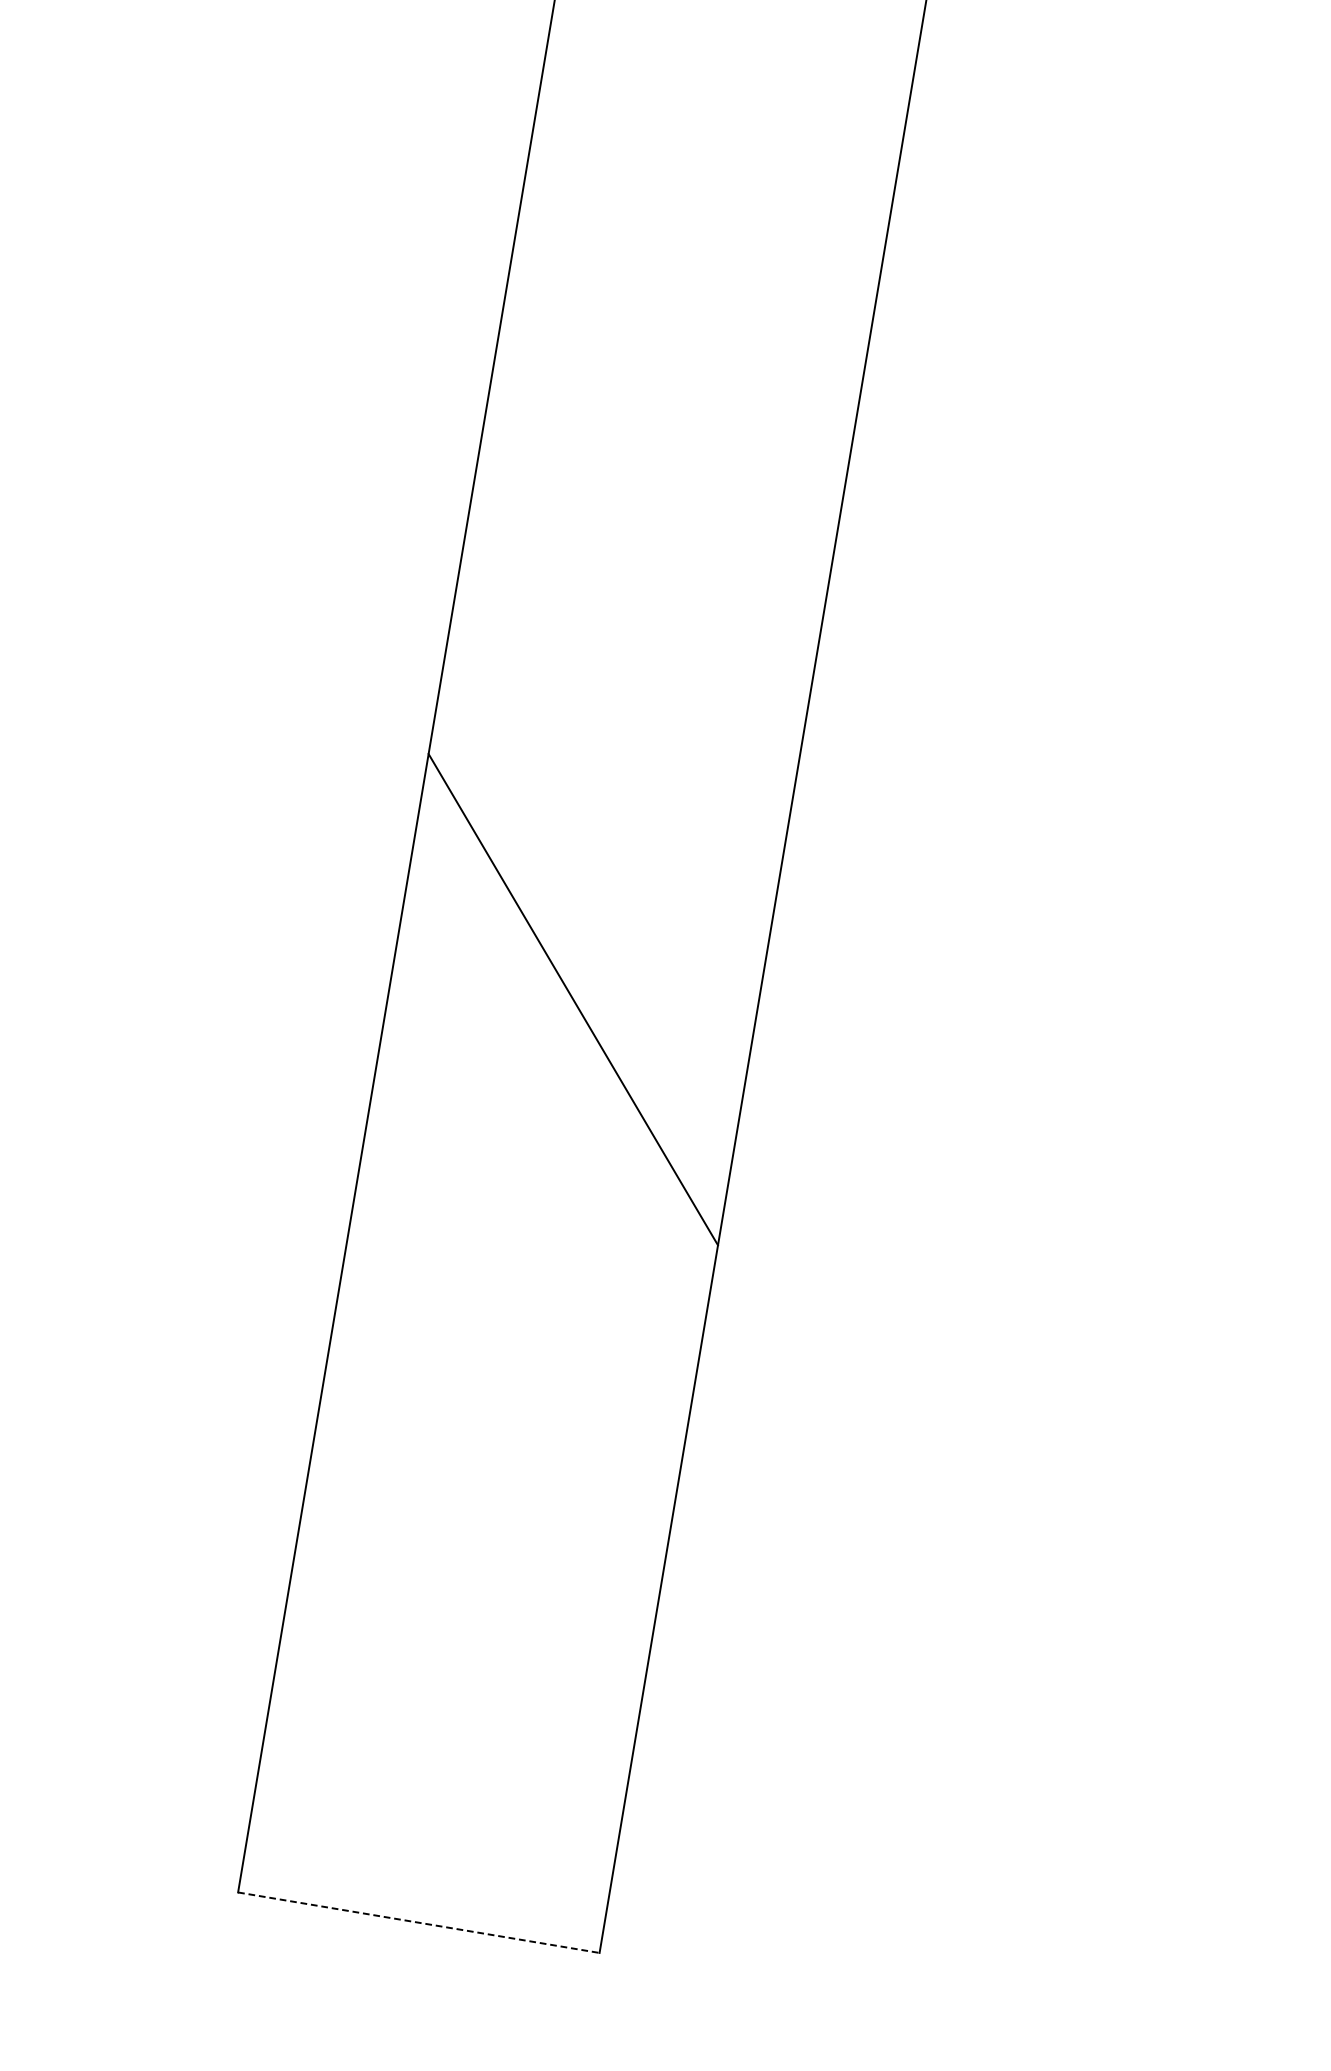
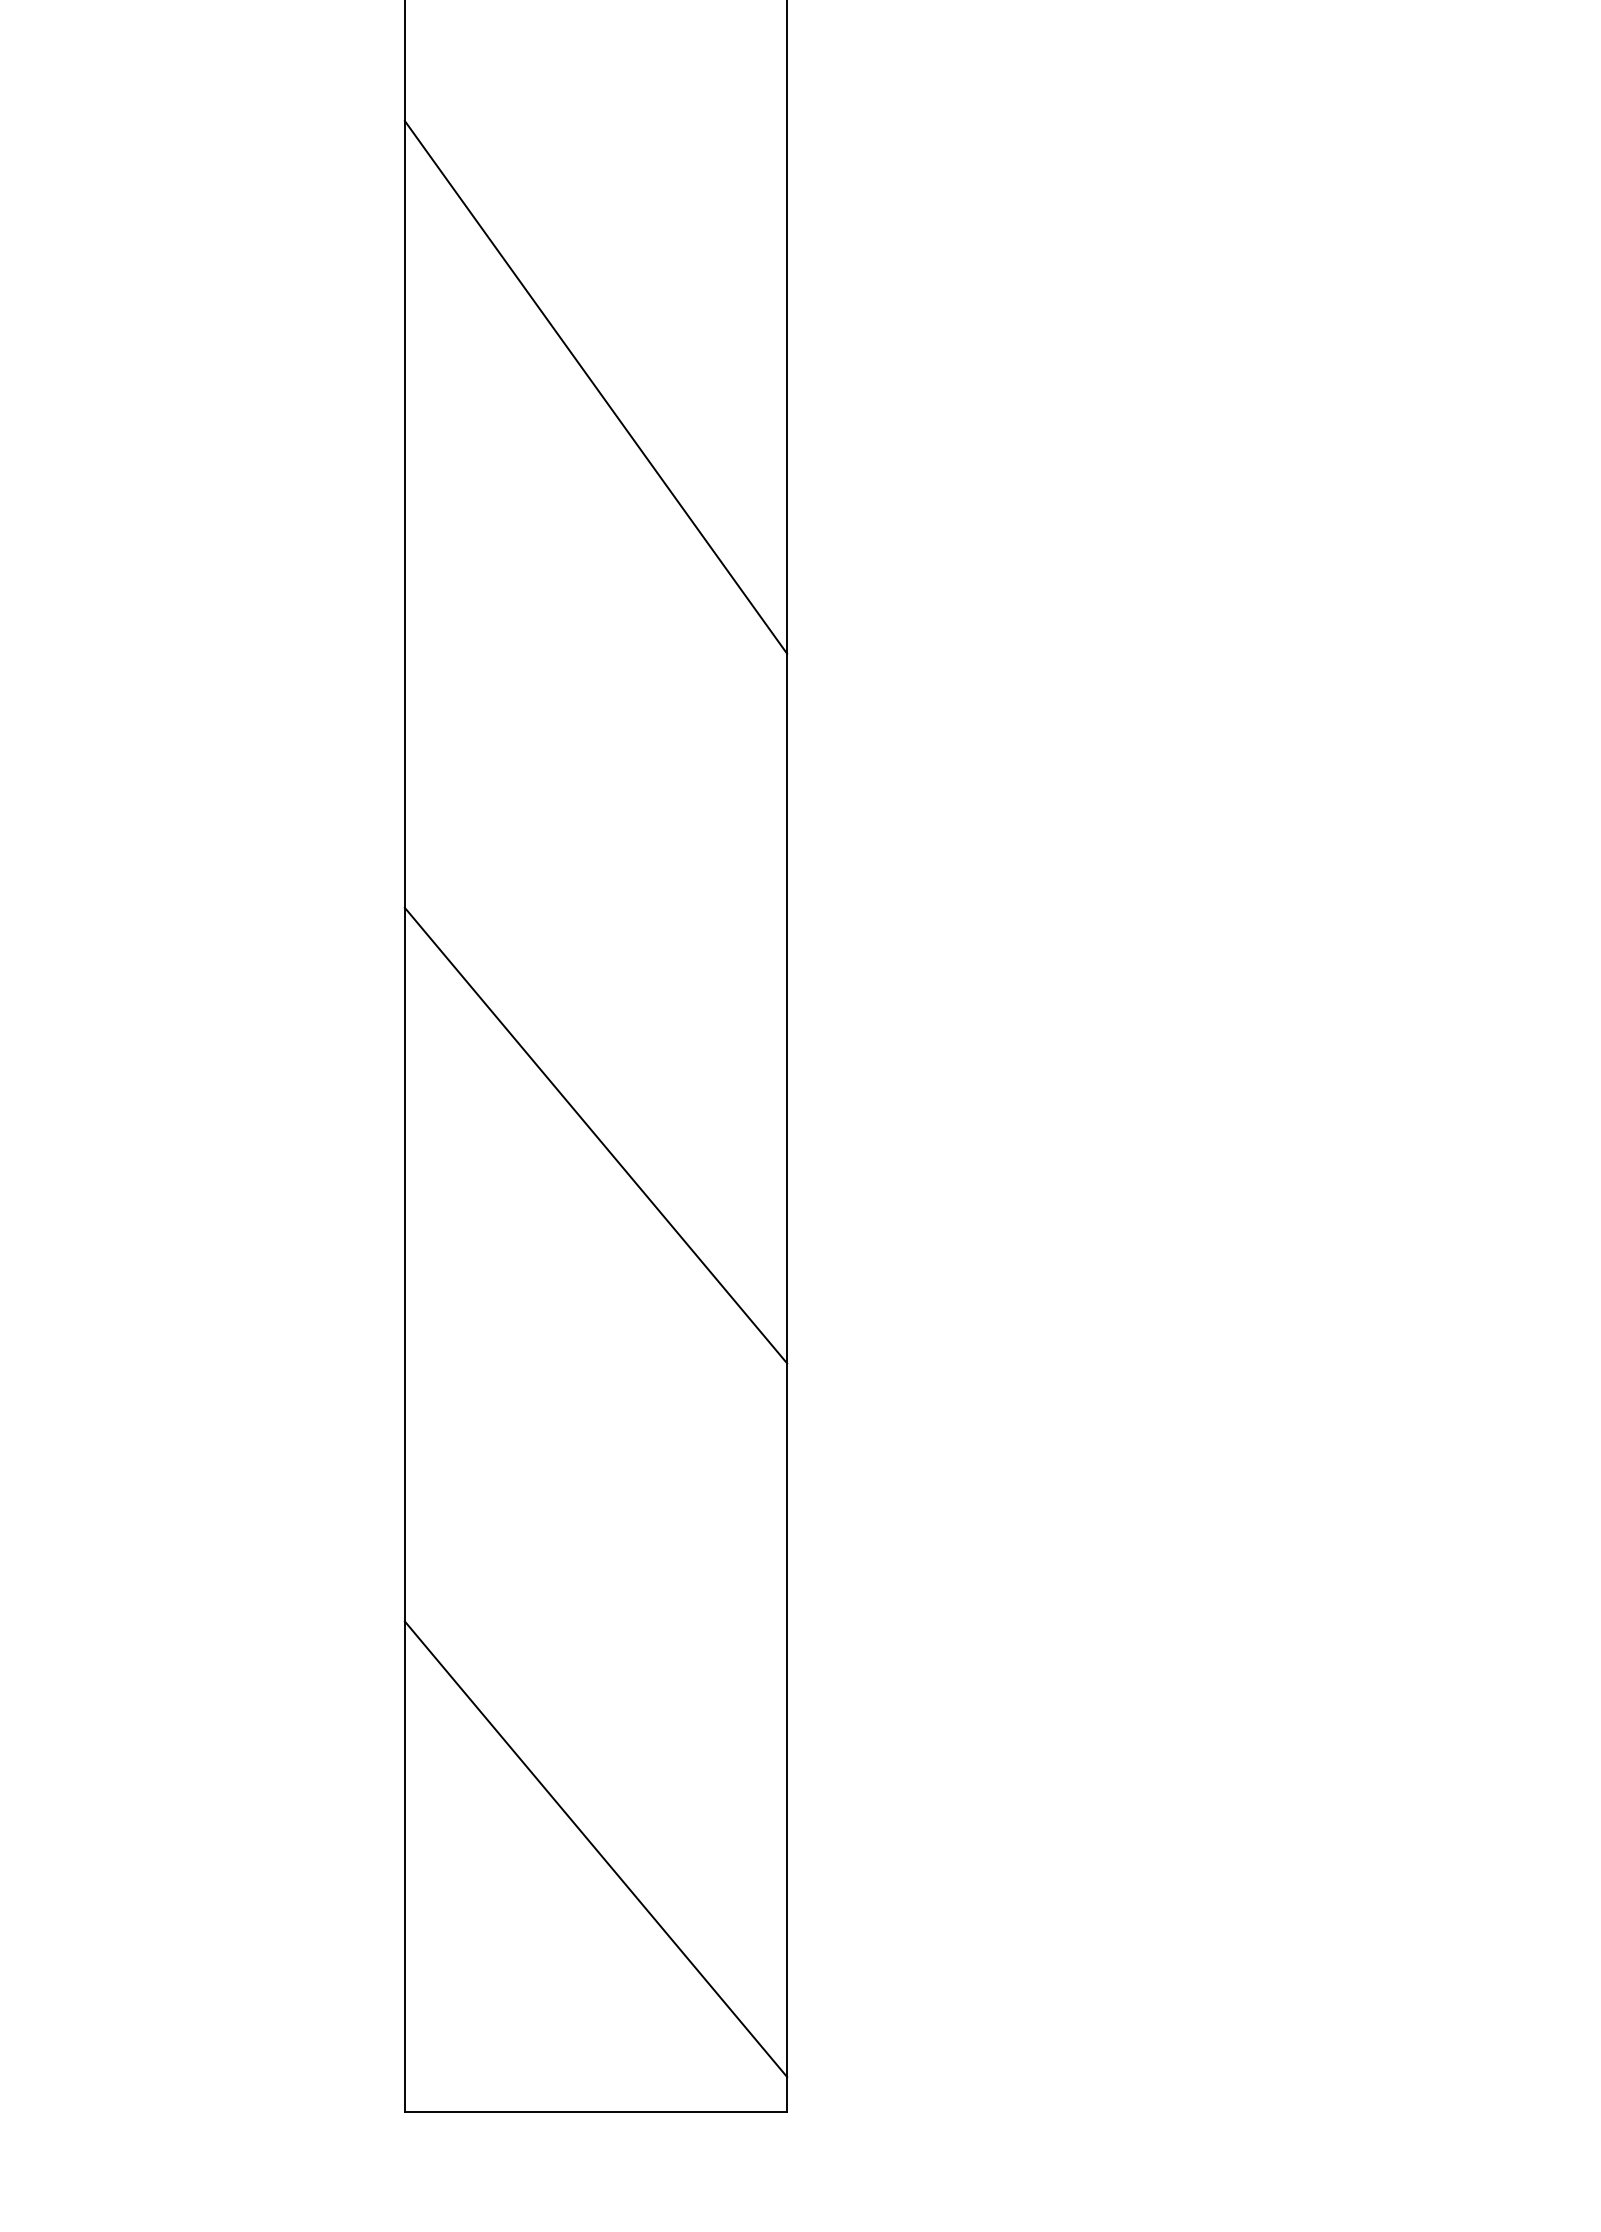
line: (691, 292) -> (595, 387), added
line: (459, 1674) -> (595, 1849), added
line: (419, 1922) -> (596, 2111), dashed -> solid

